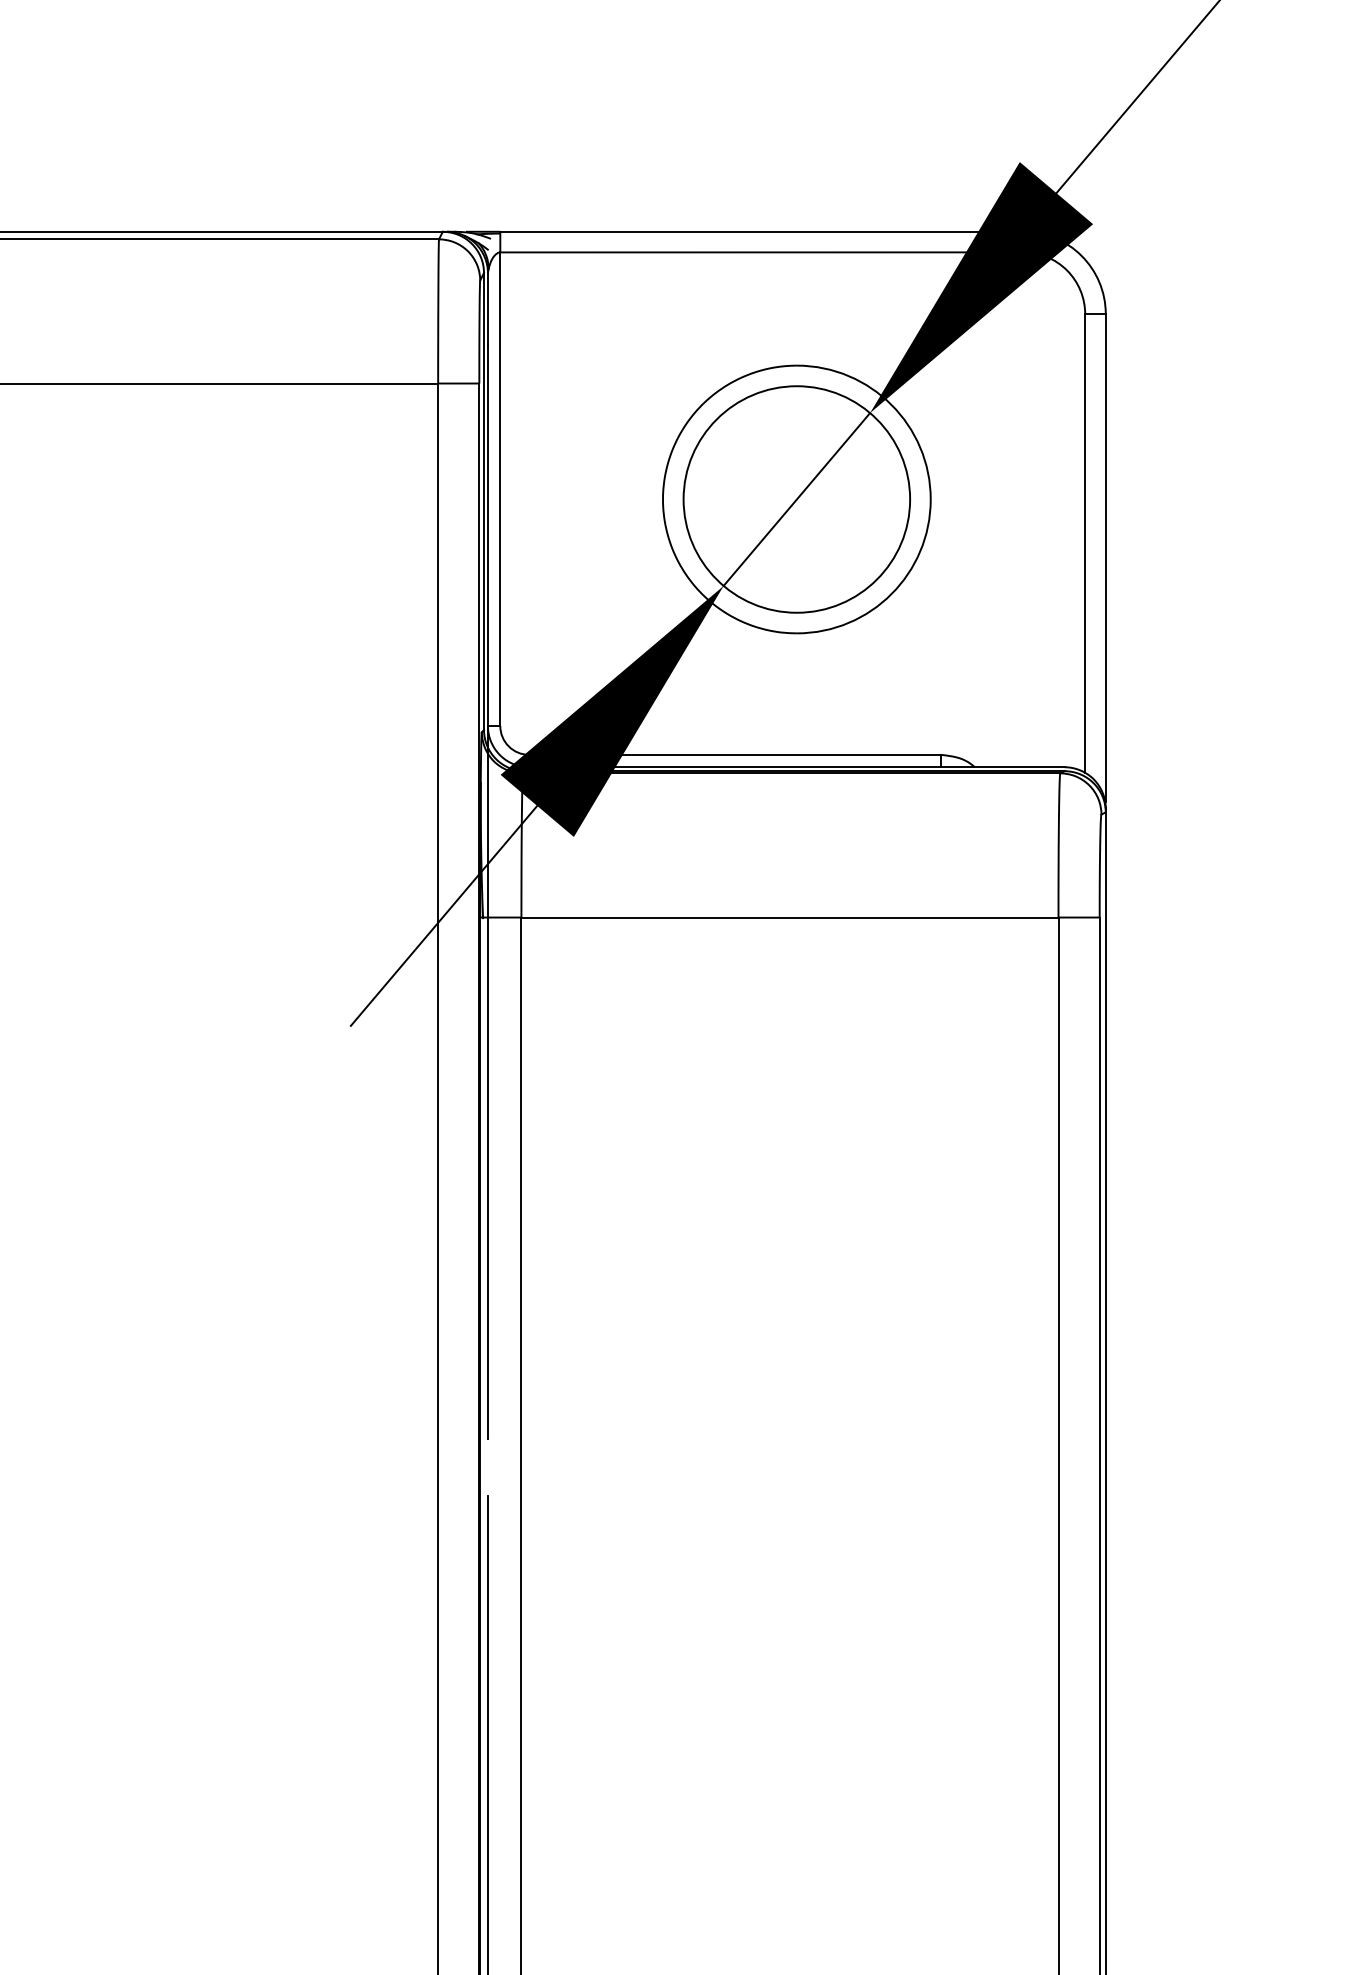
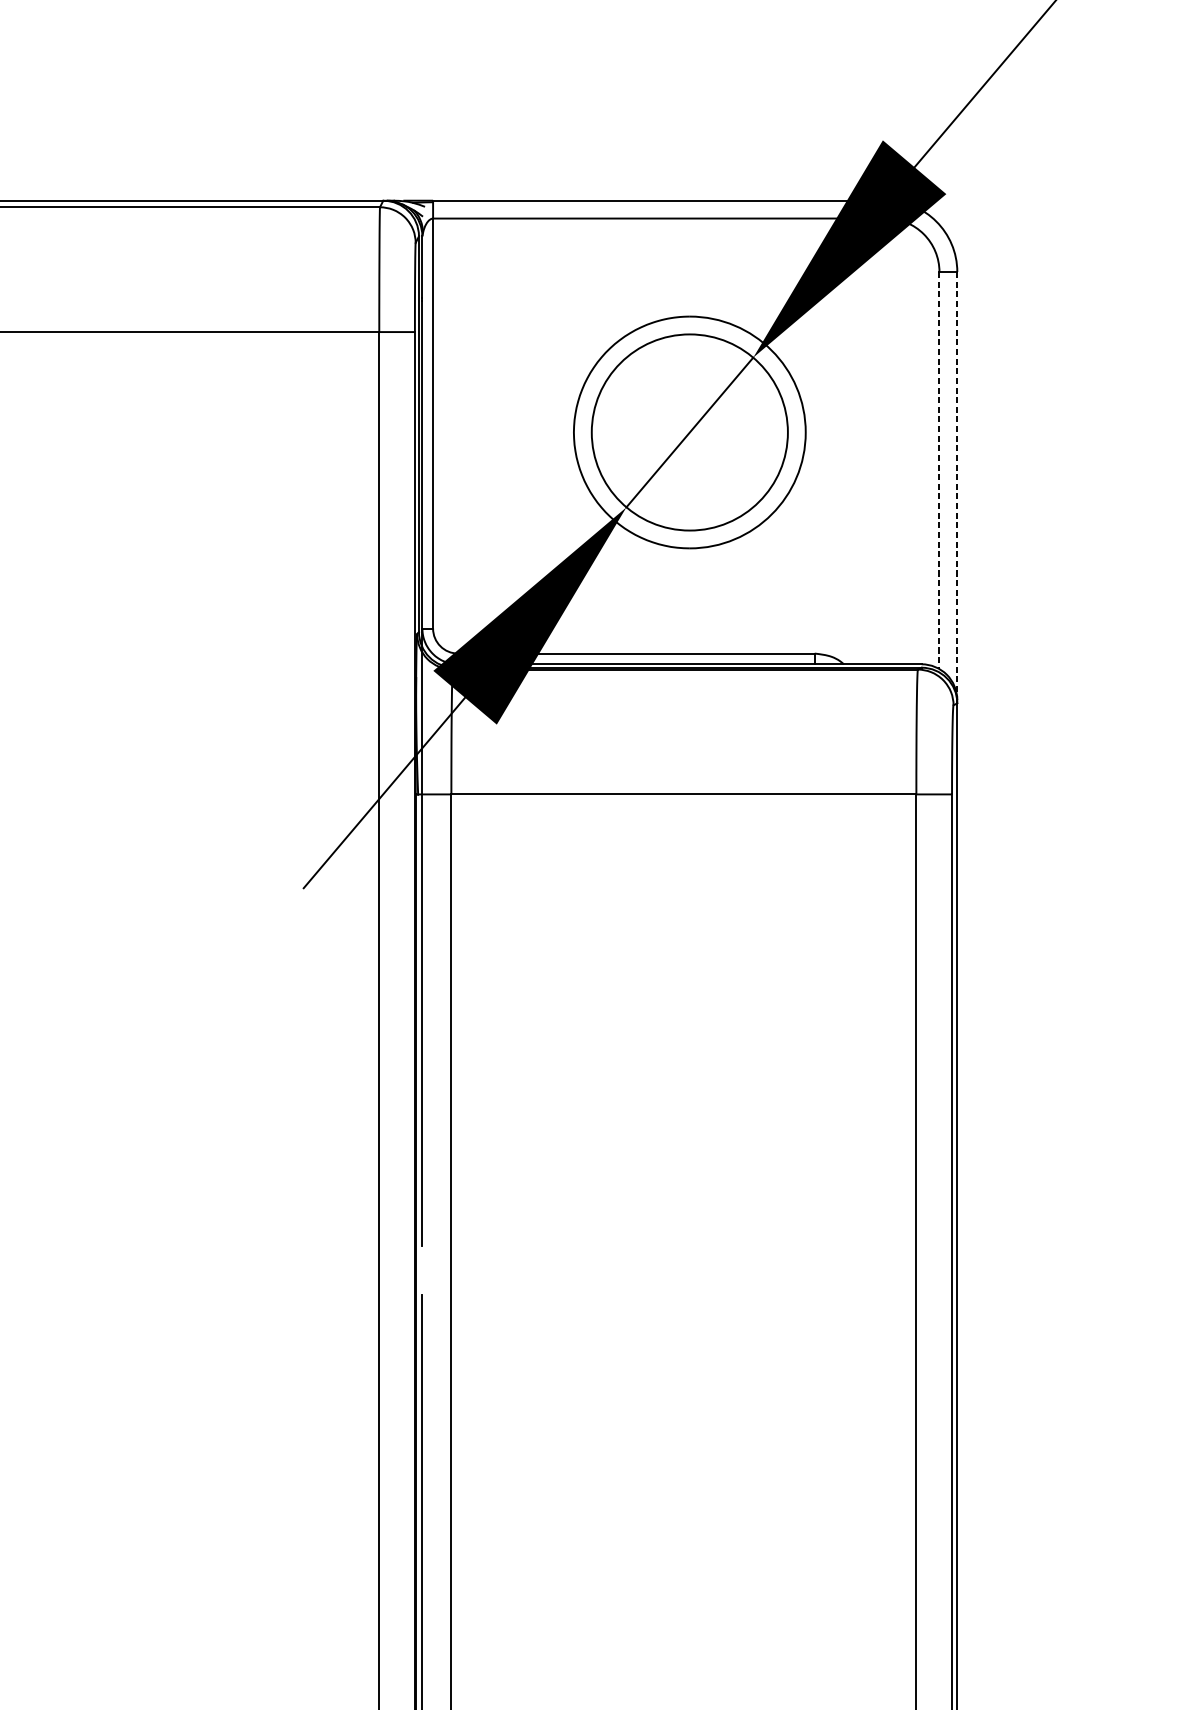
line: (1085, 543) -> (939, 470), solid -> dashed
line: (1105, 558) -> (957, 483), solid -> dashed

